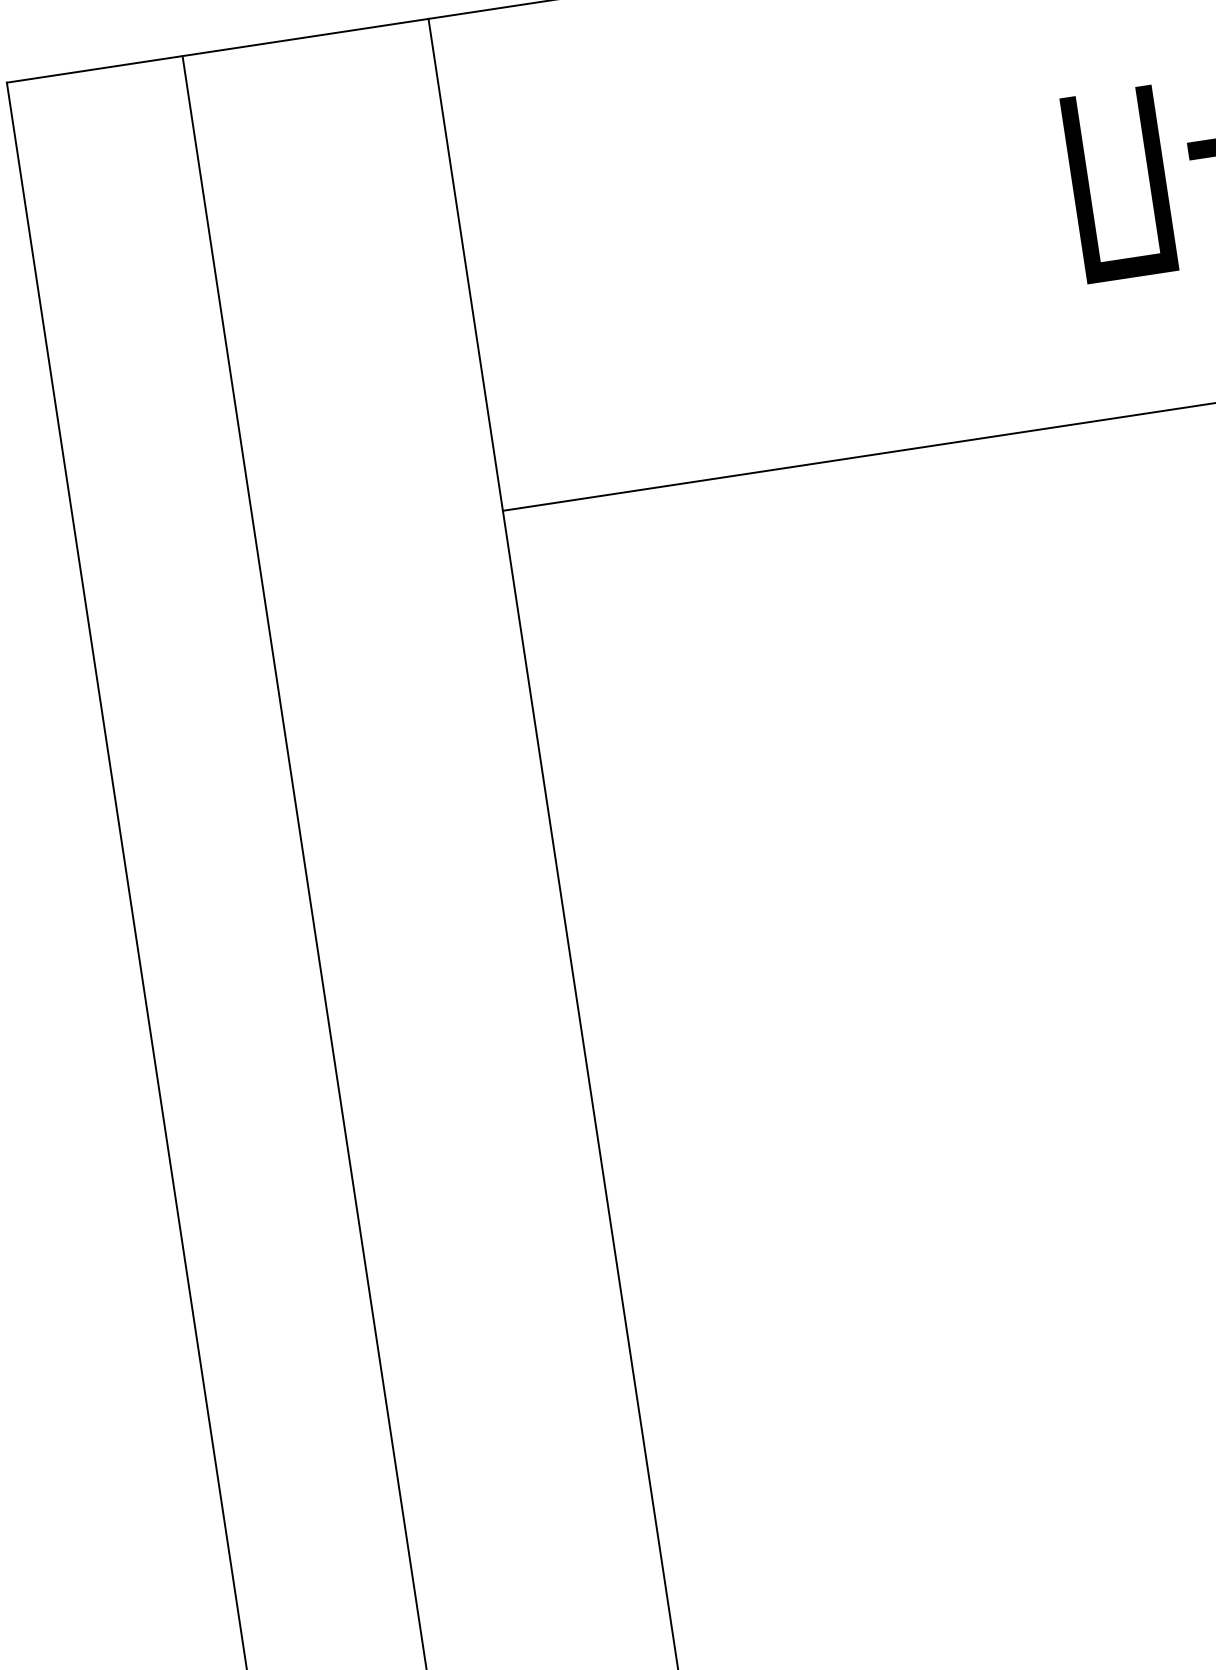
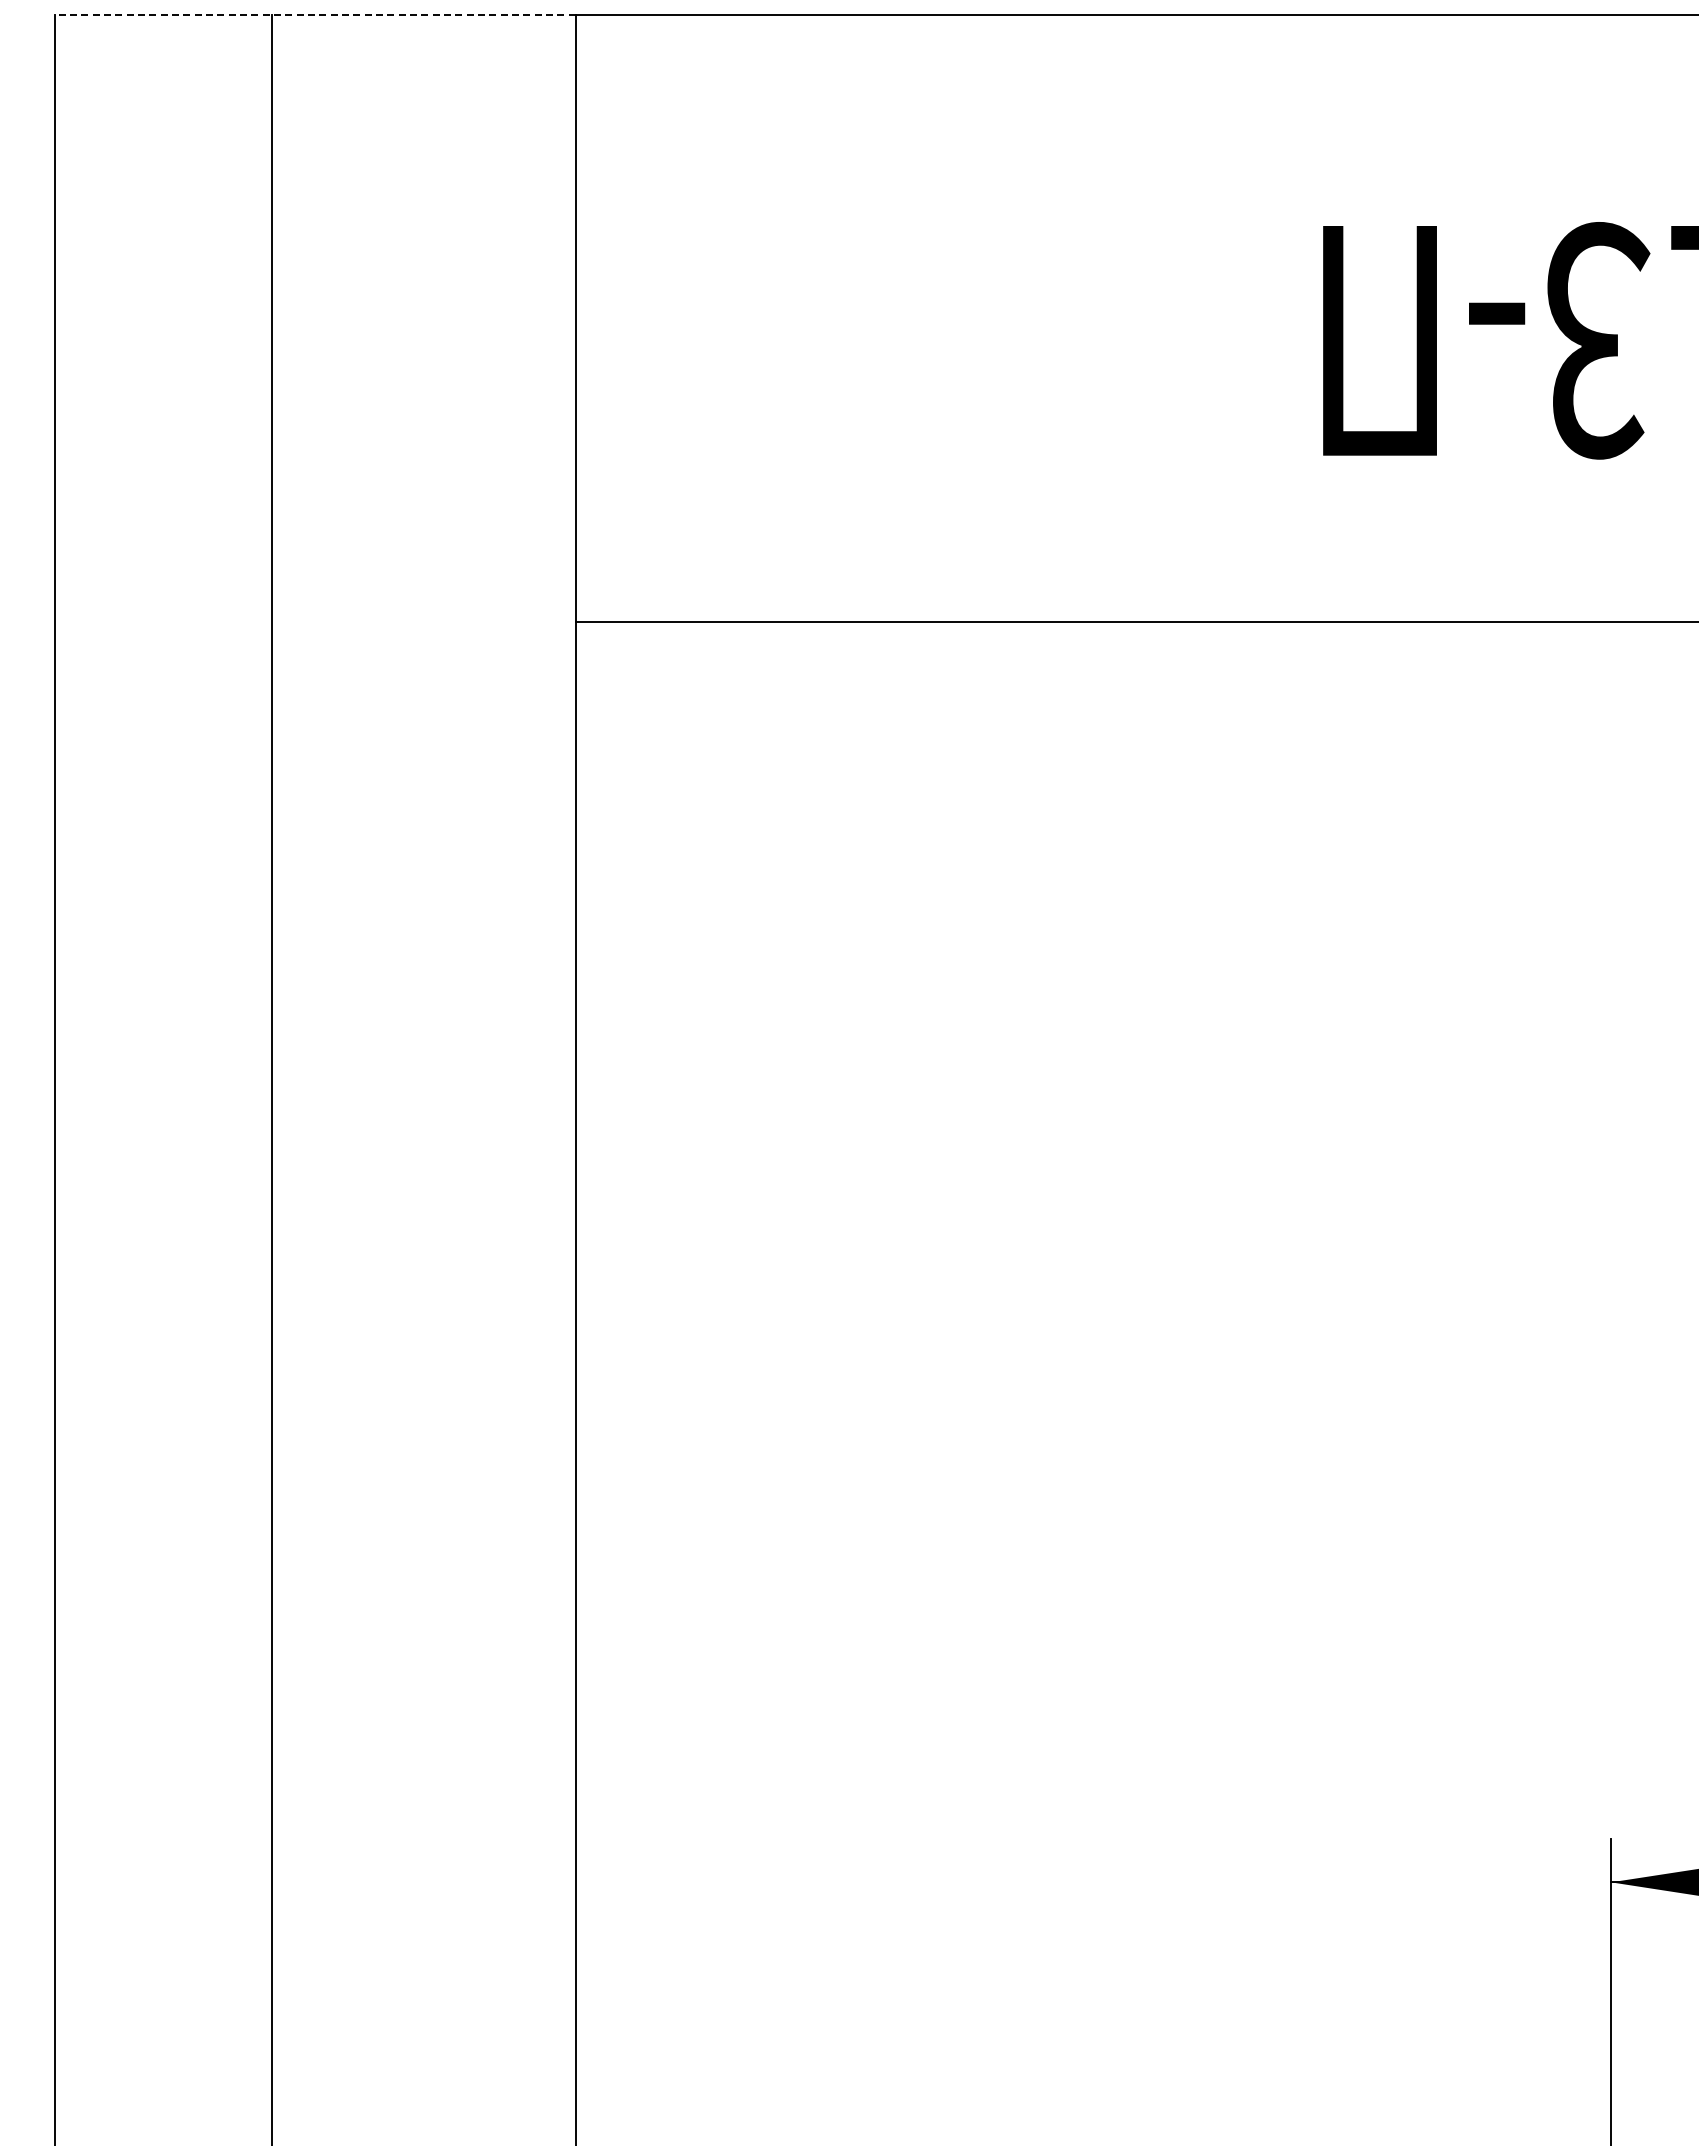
line: (216, 50) -> (314, 14), solid -> dashed

